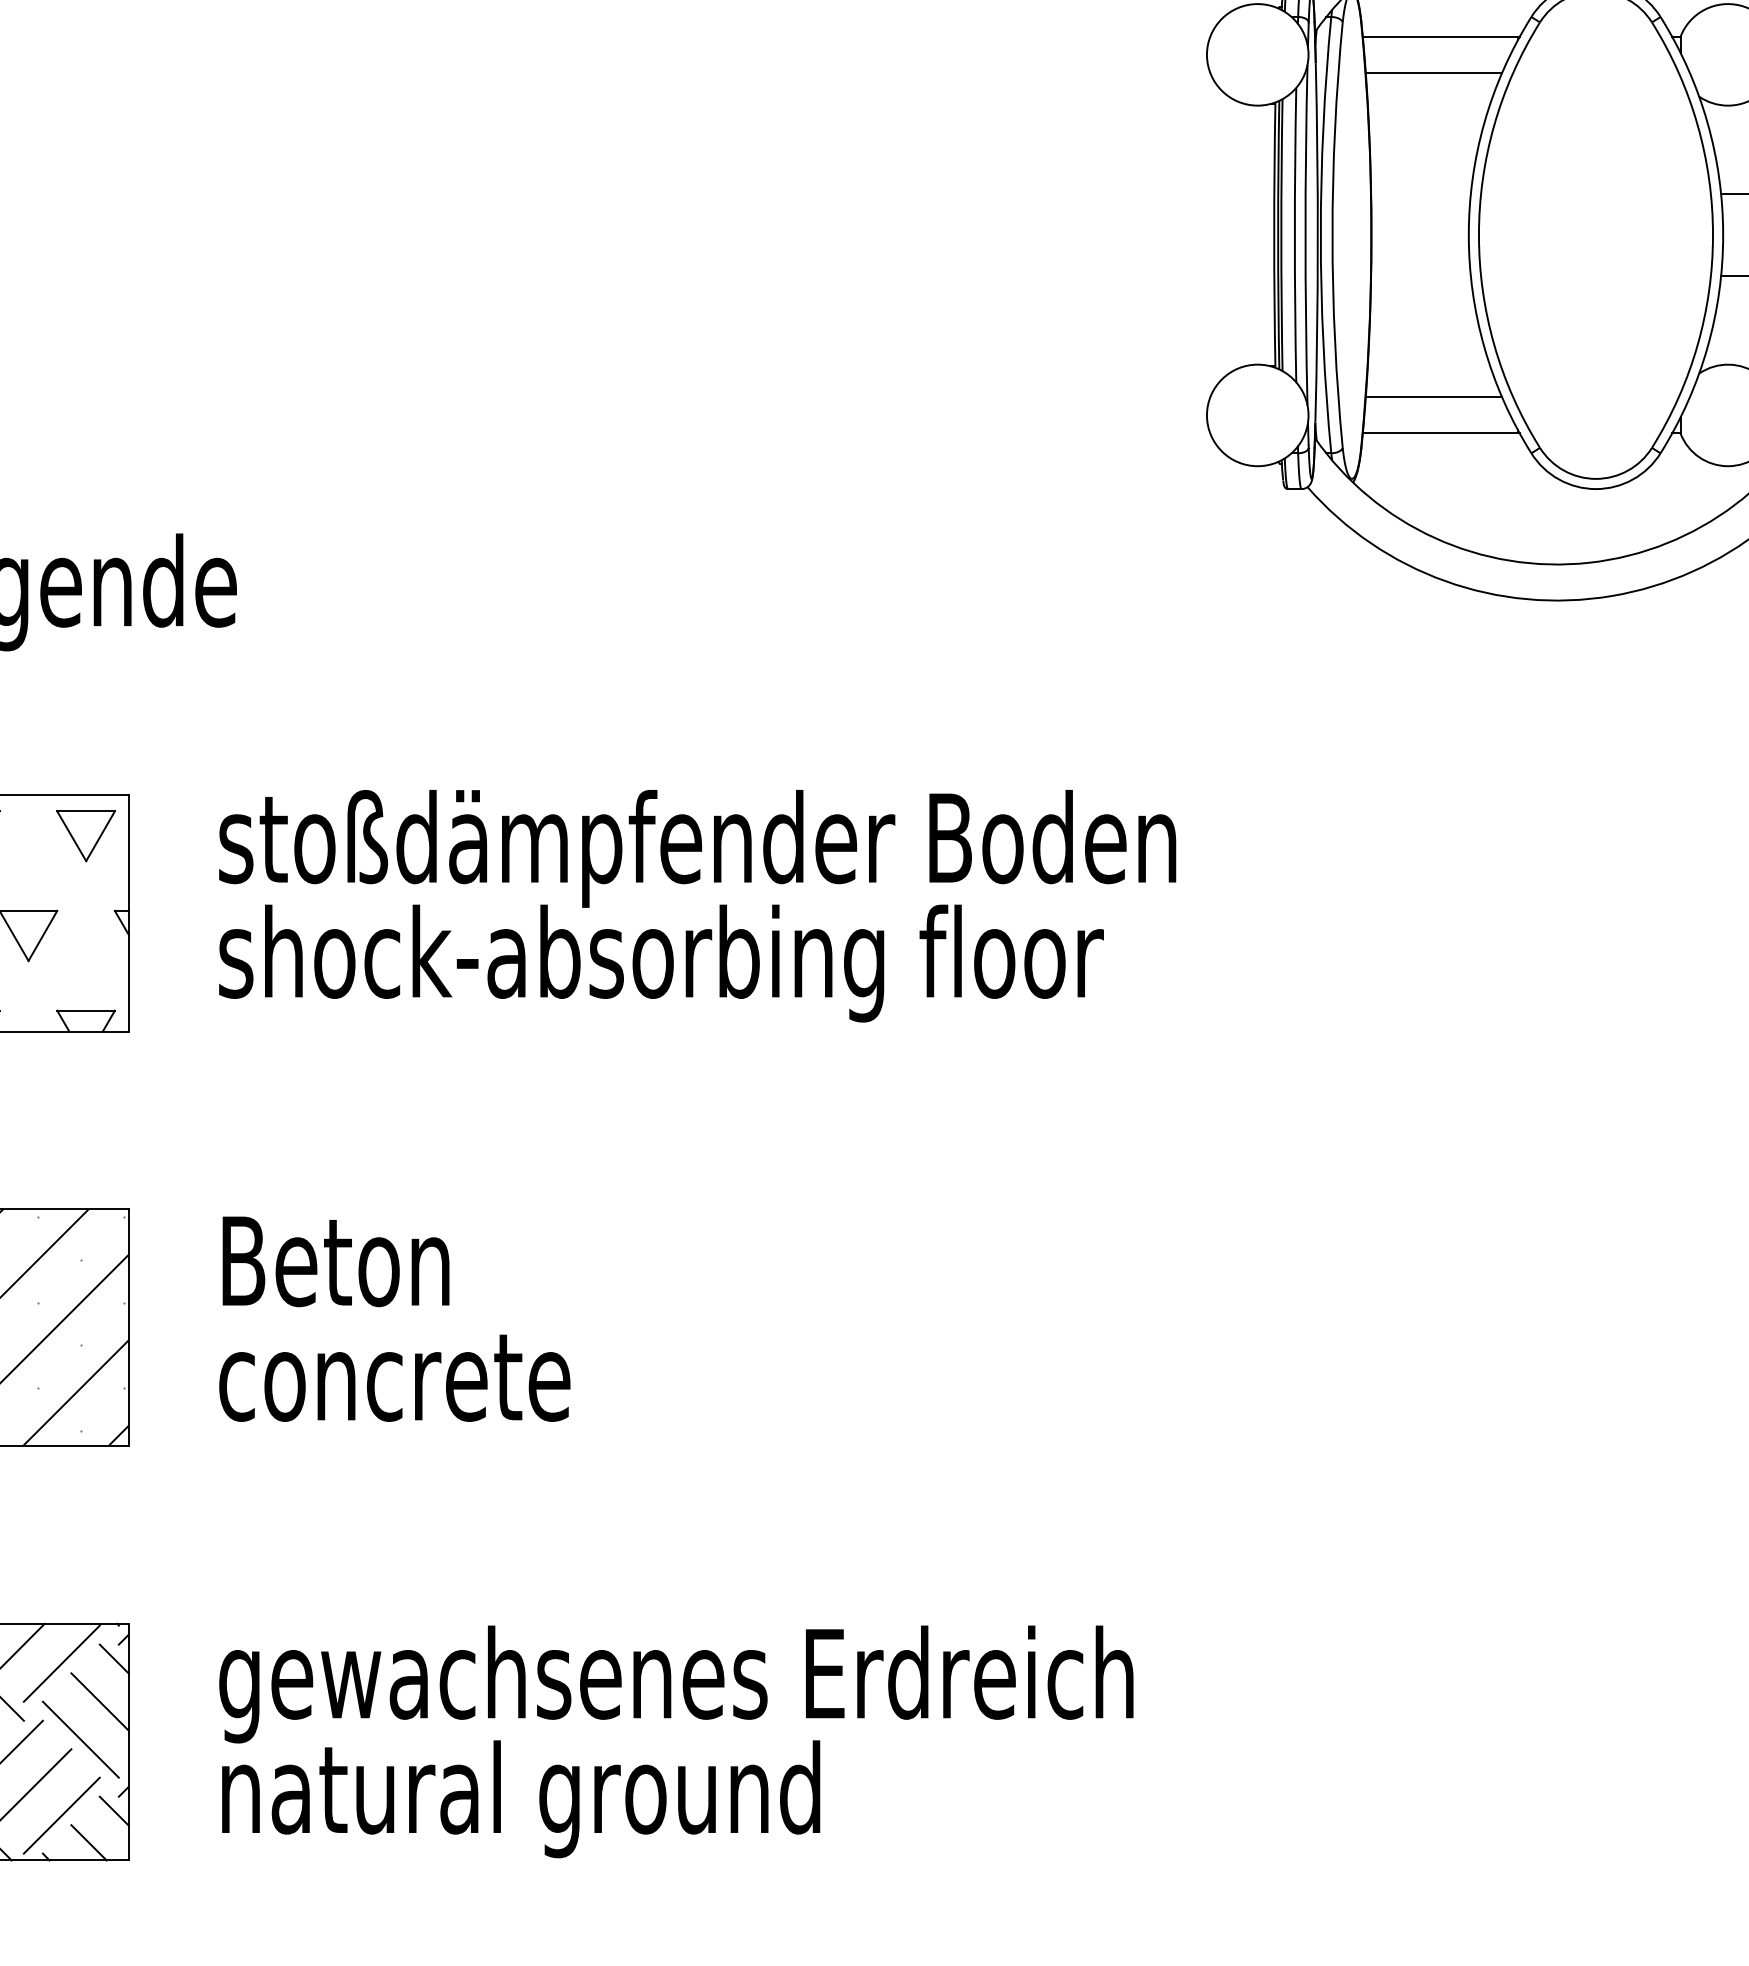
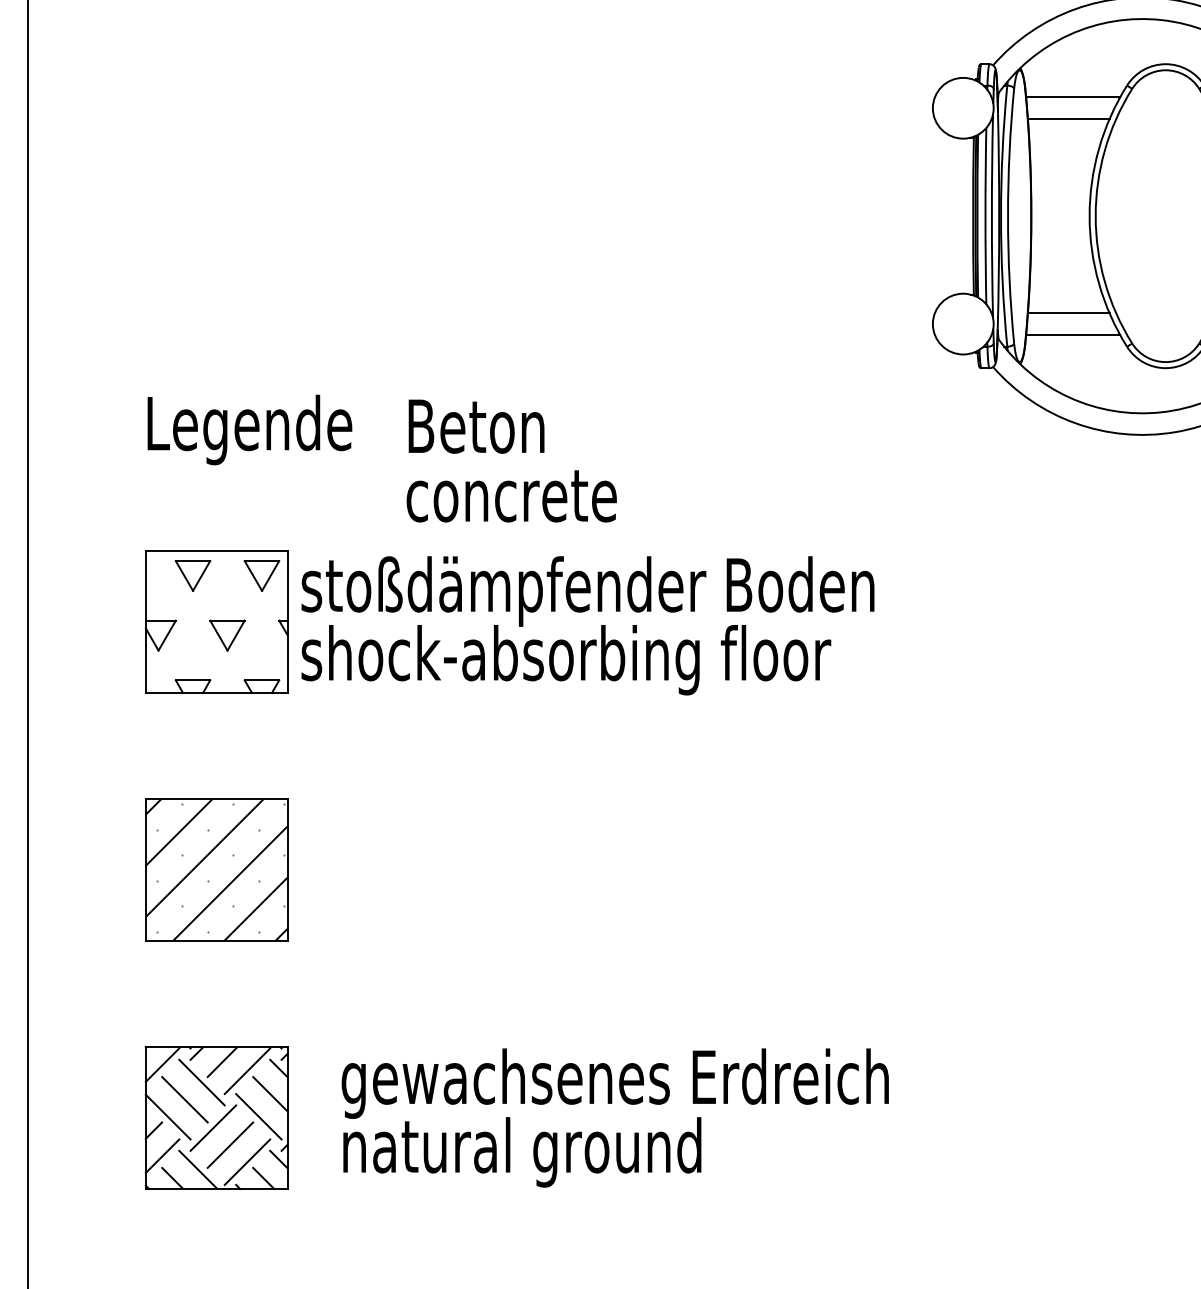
text: (696, 905) -> (587, 625), moved
text: (394, 1318) -> (511, 460), moved

